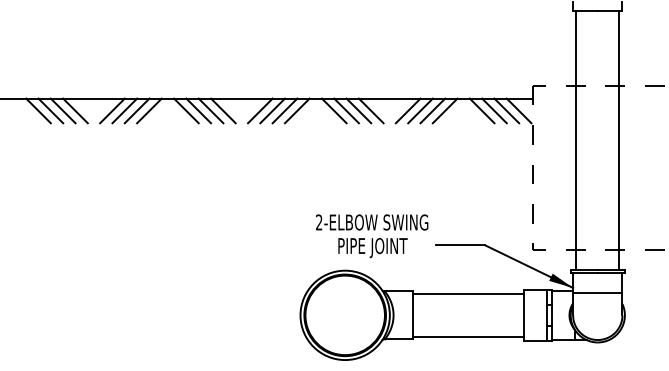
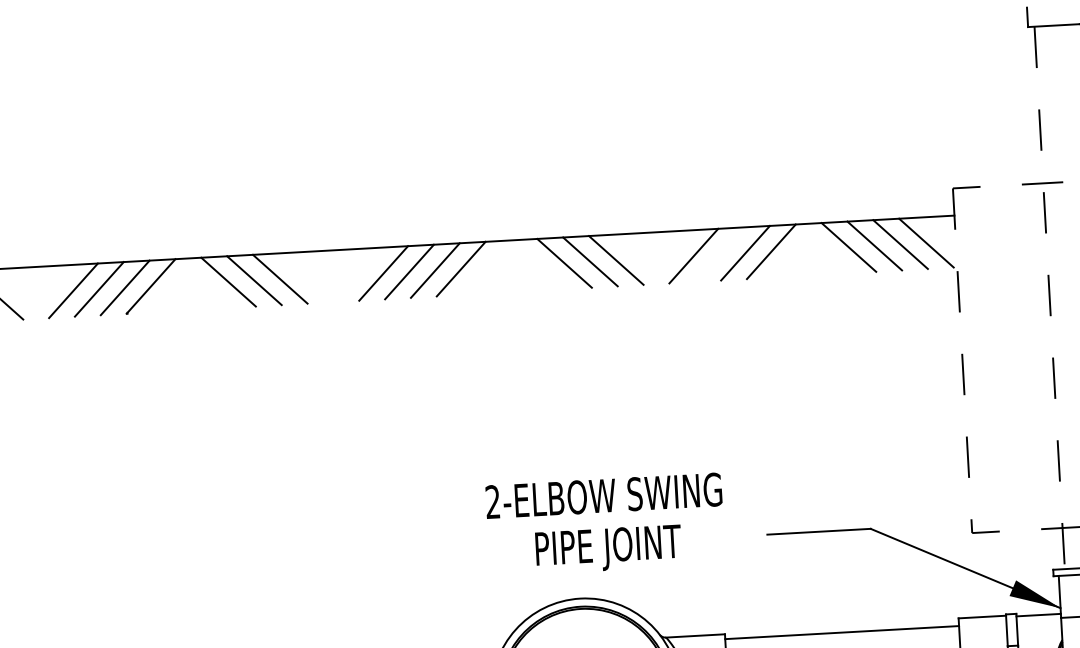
line: (223, 110) -> (306, 276), removed
line: (333, 110) -> (537, 263), removed
line: (420, 110) -> (719, 253), removed
line: (576, 140) -> (1050, 298), solid -> dashed
text: (372, 236) -> (606, 525), moved

